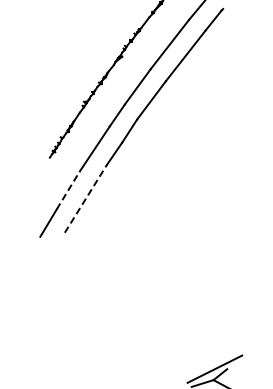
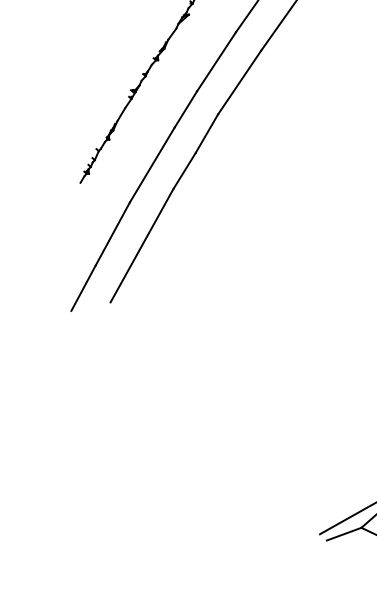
line: (68, 190) -> (113, 234), dashed -> solid
line: (86, 198) -> (142, 245), dashed -> solid

